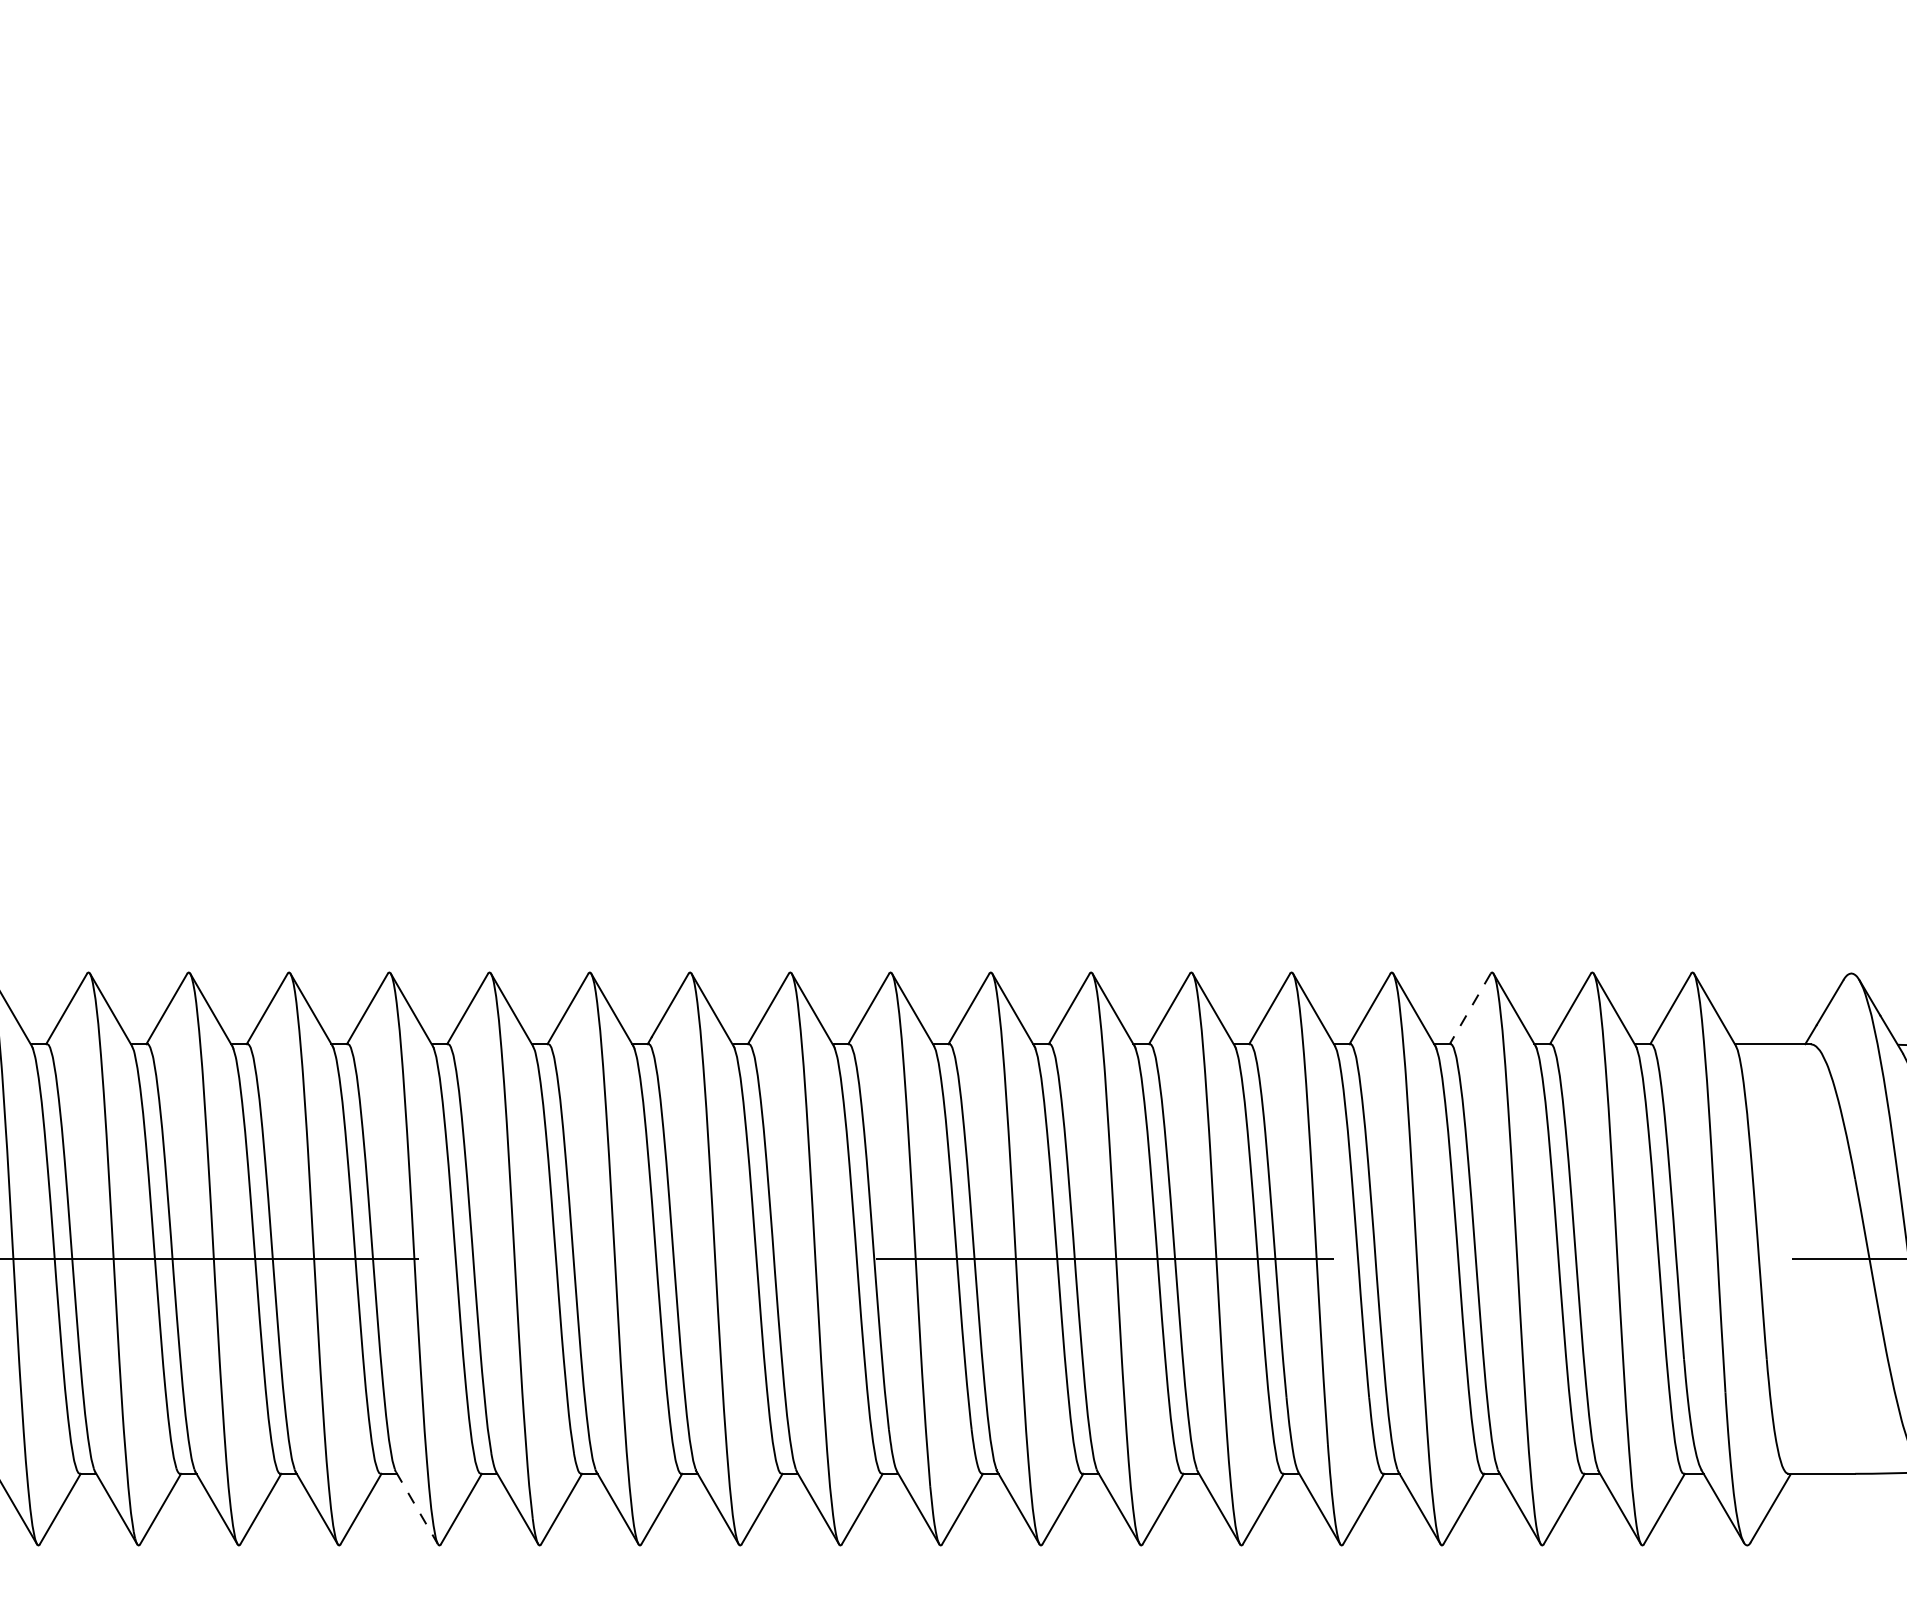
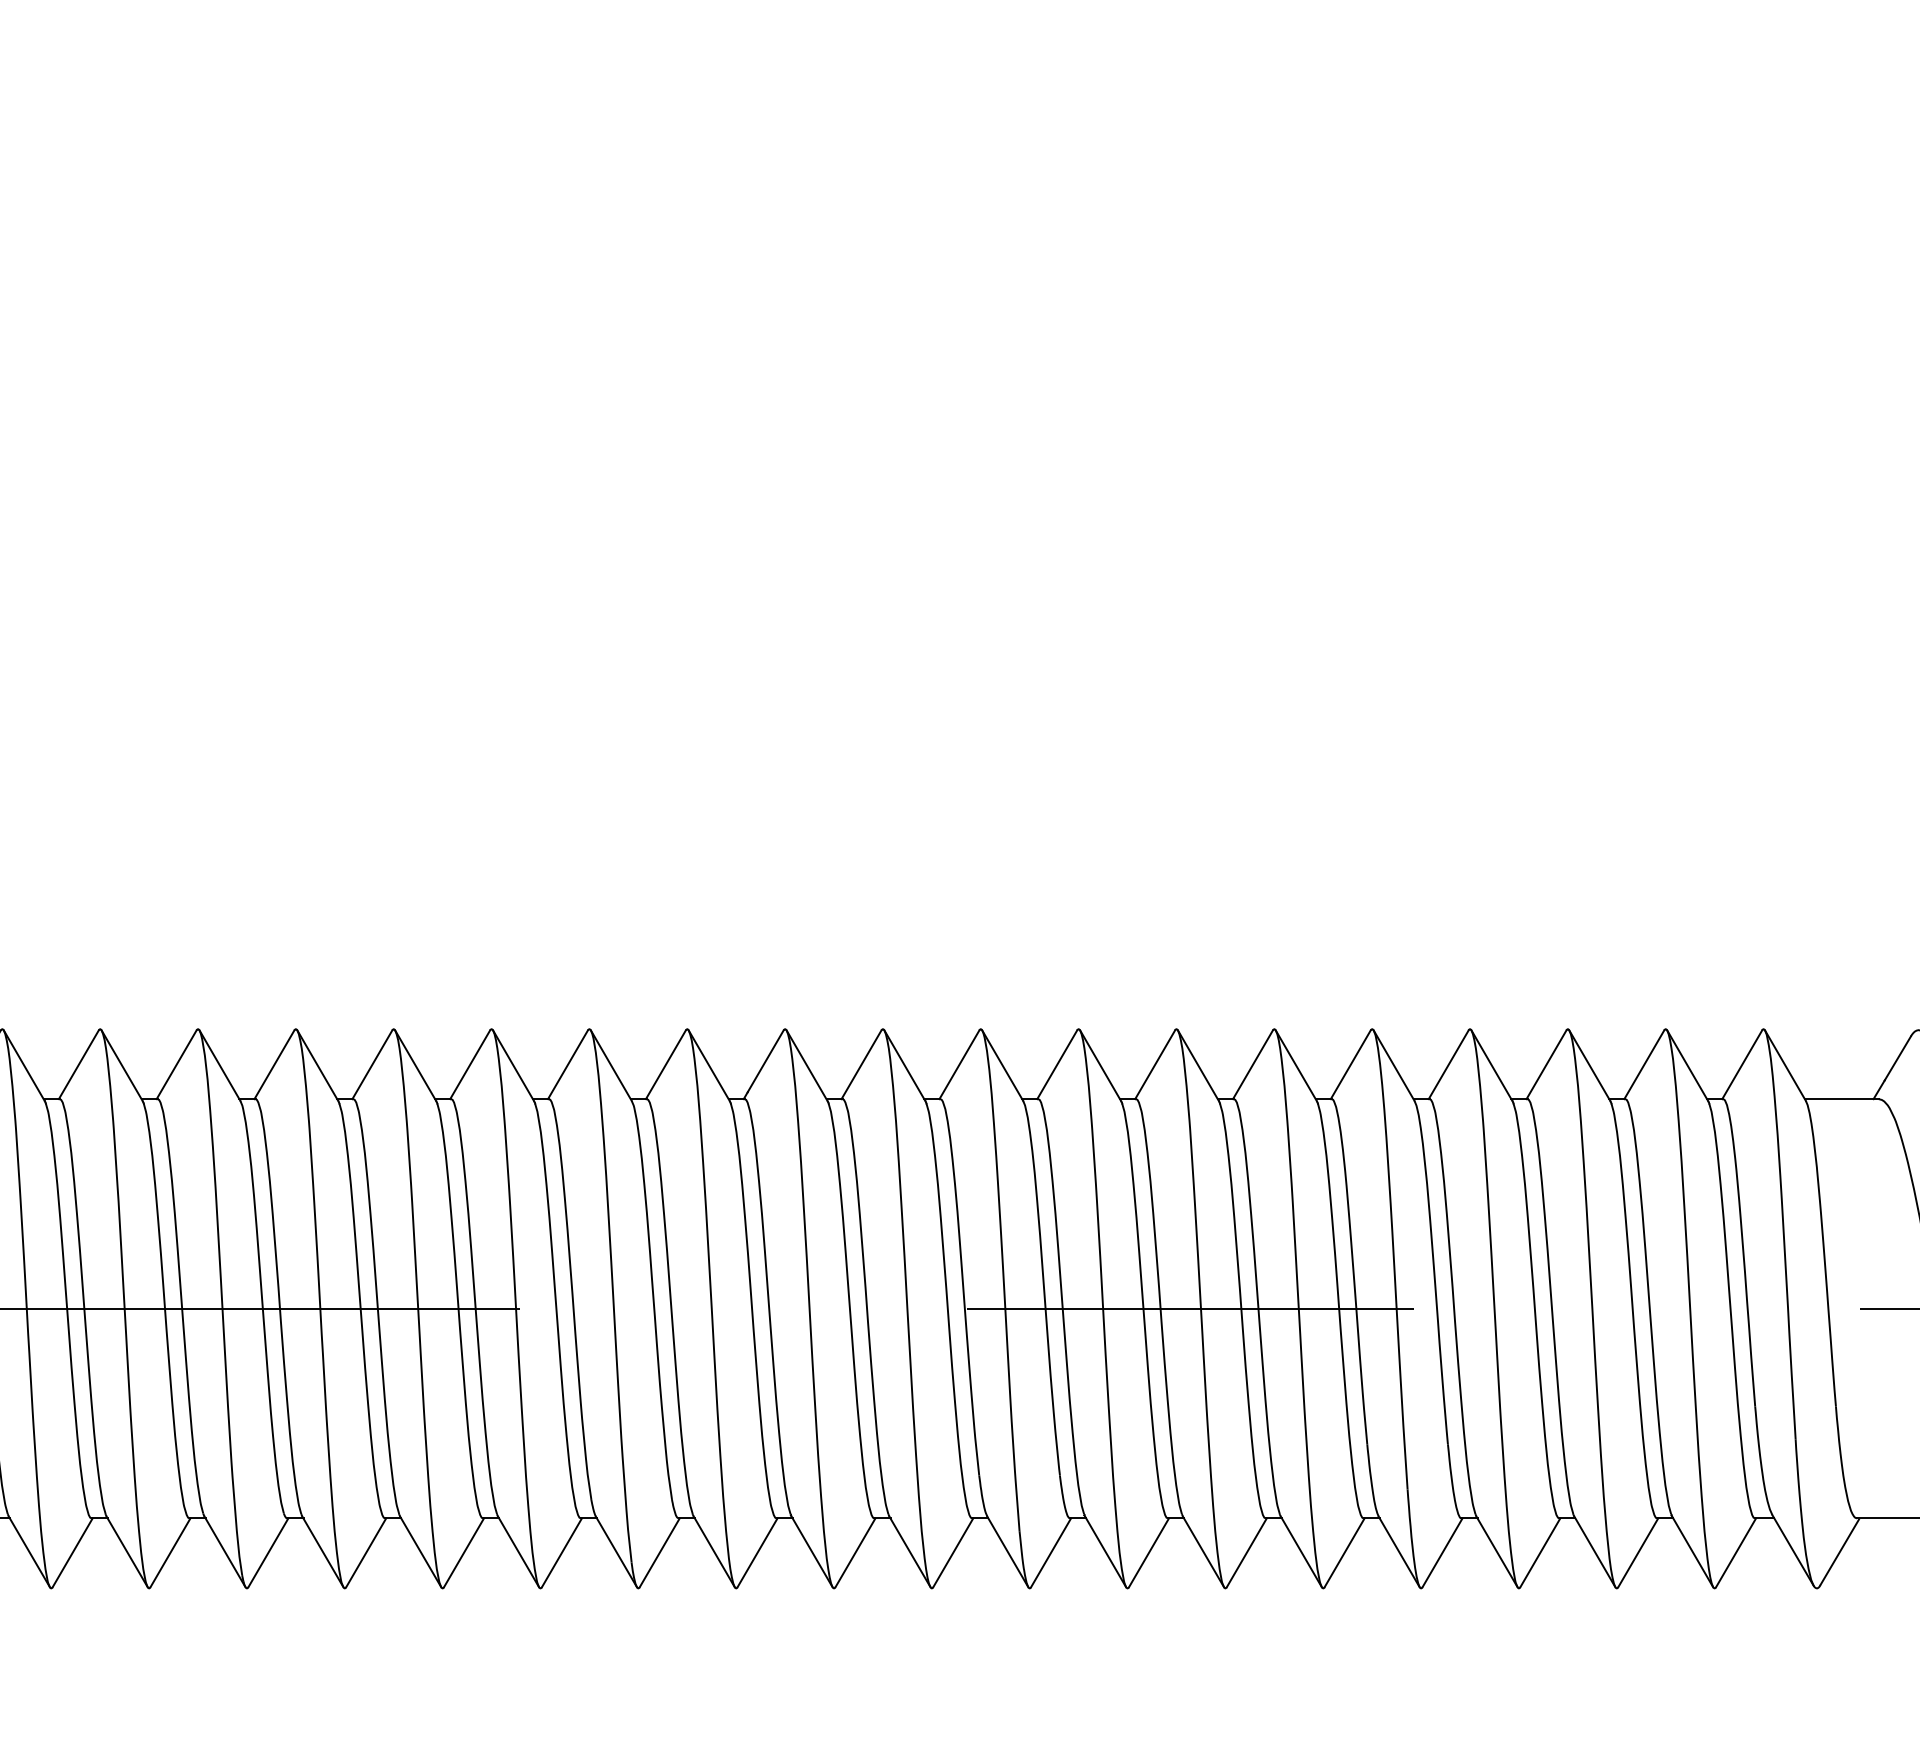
line: (1470, 1008) -> (1546, 1064), dashed -> solid
line: (416, 1507) -> (518, 1551), dashed -> solid

